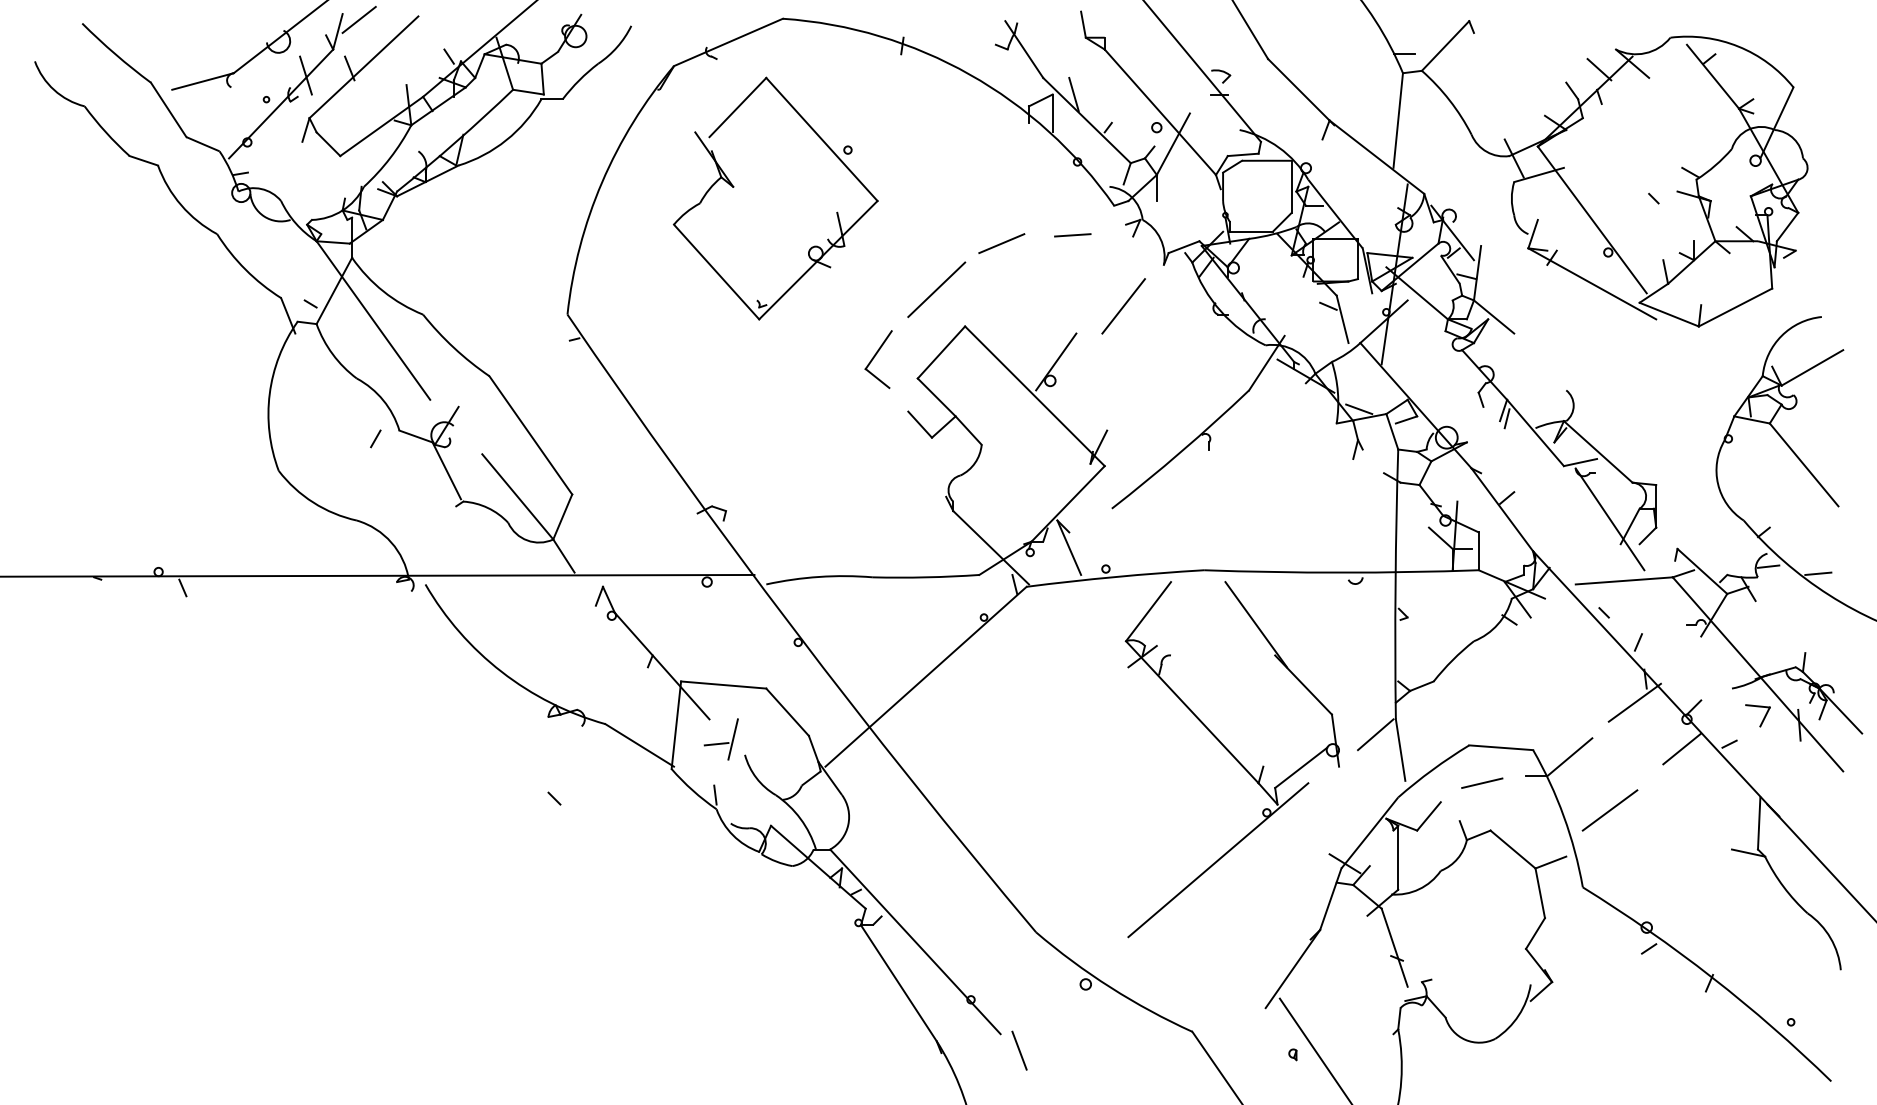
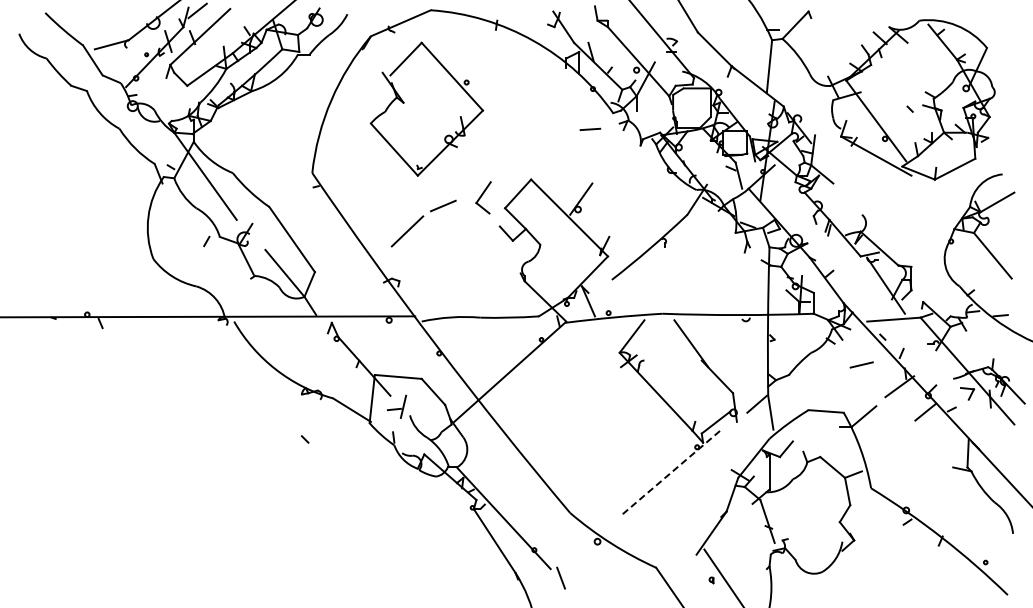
part: (965, 275) -> (423, 223), moved
line: (1123, 306) -> (618, 168), removed
line: (1481, 782) -> (861, 364), moved
line: (1610, 809) -> (886, 445), removed
line: (1218, 860) -> (670, 473), solid -> dashed

